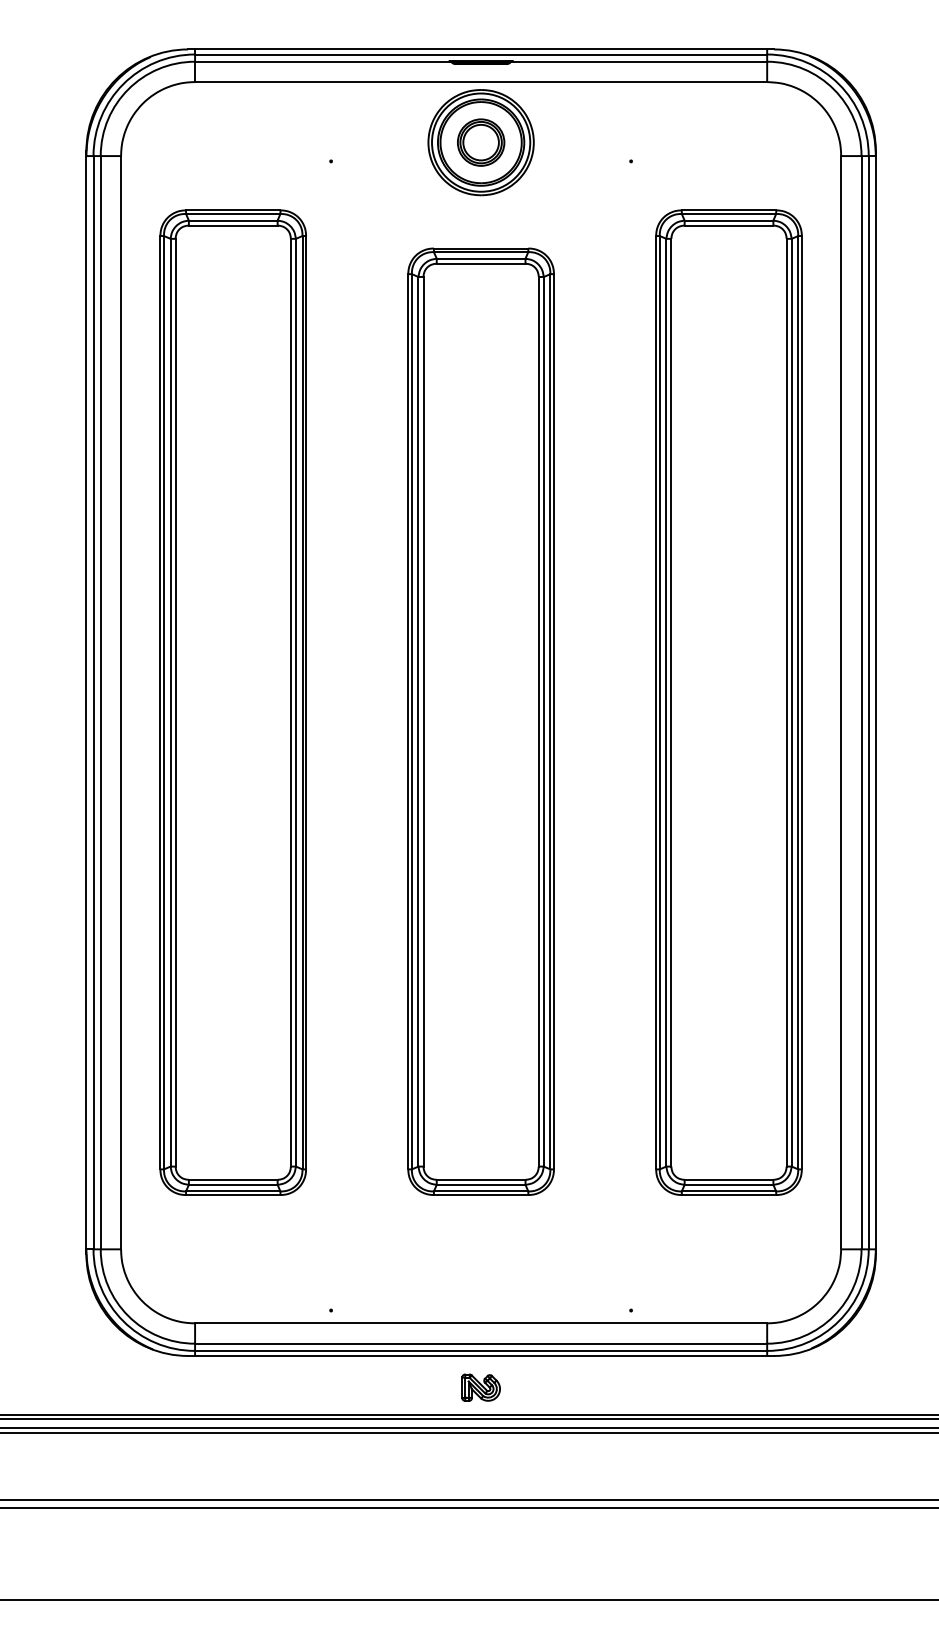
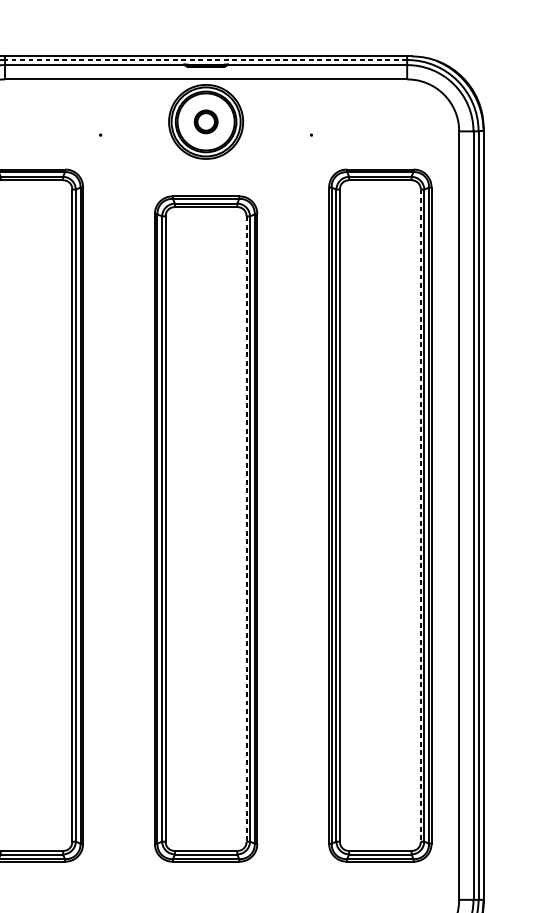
line: (480, 54) -> (205, 60), solid -> dashed
part: (481, 142) -> (206, 121), size x0.7
line: (786, 702) -> (420, 515), solid -> dashed
line: (538, 721) -> (246, 528), solid -> dashed

